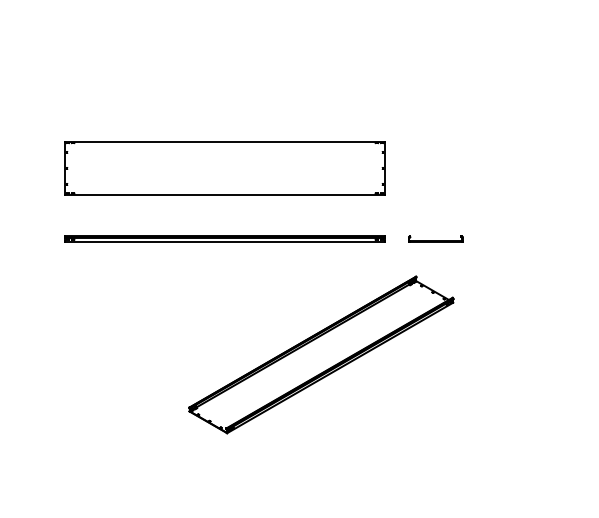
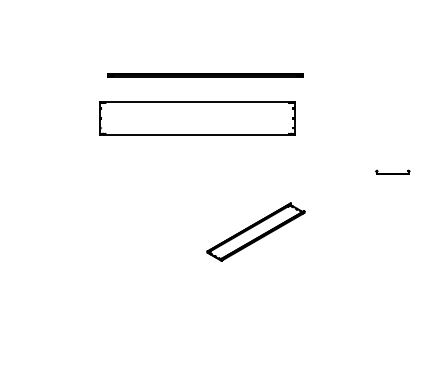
part: (435, 237) -> (392, 171), moved
line: (225, 239) -> (205, 75), moved
part: (320, 353) -> (255, 231), size x0.6

